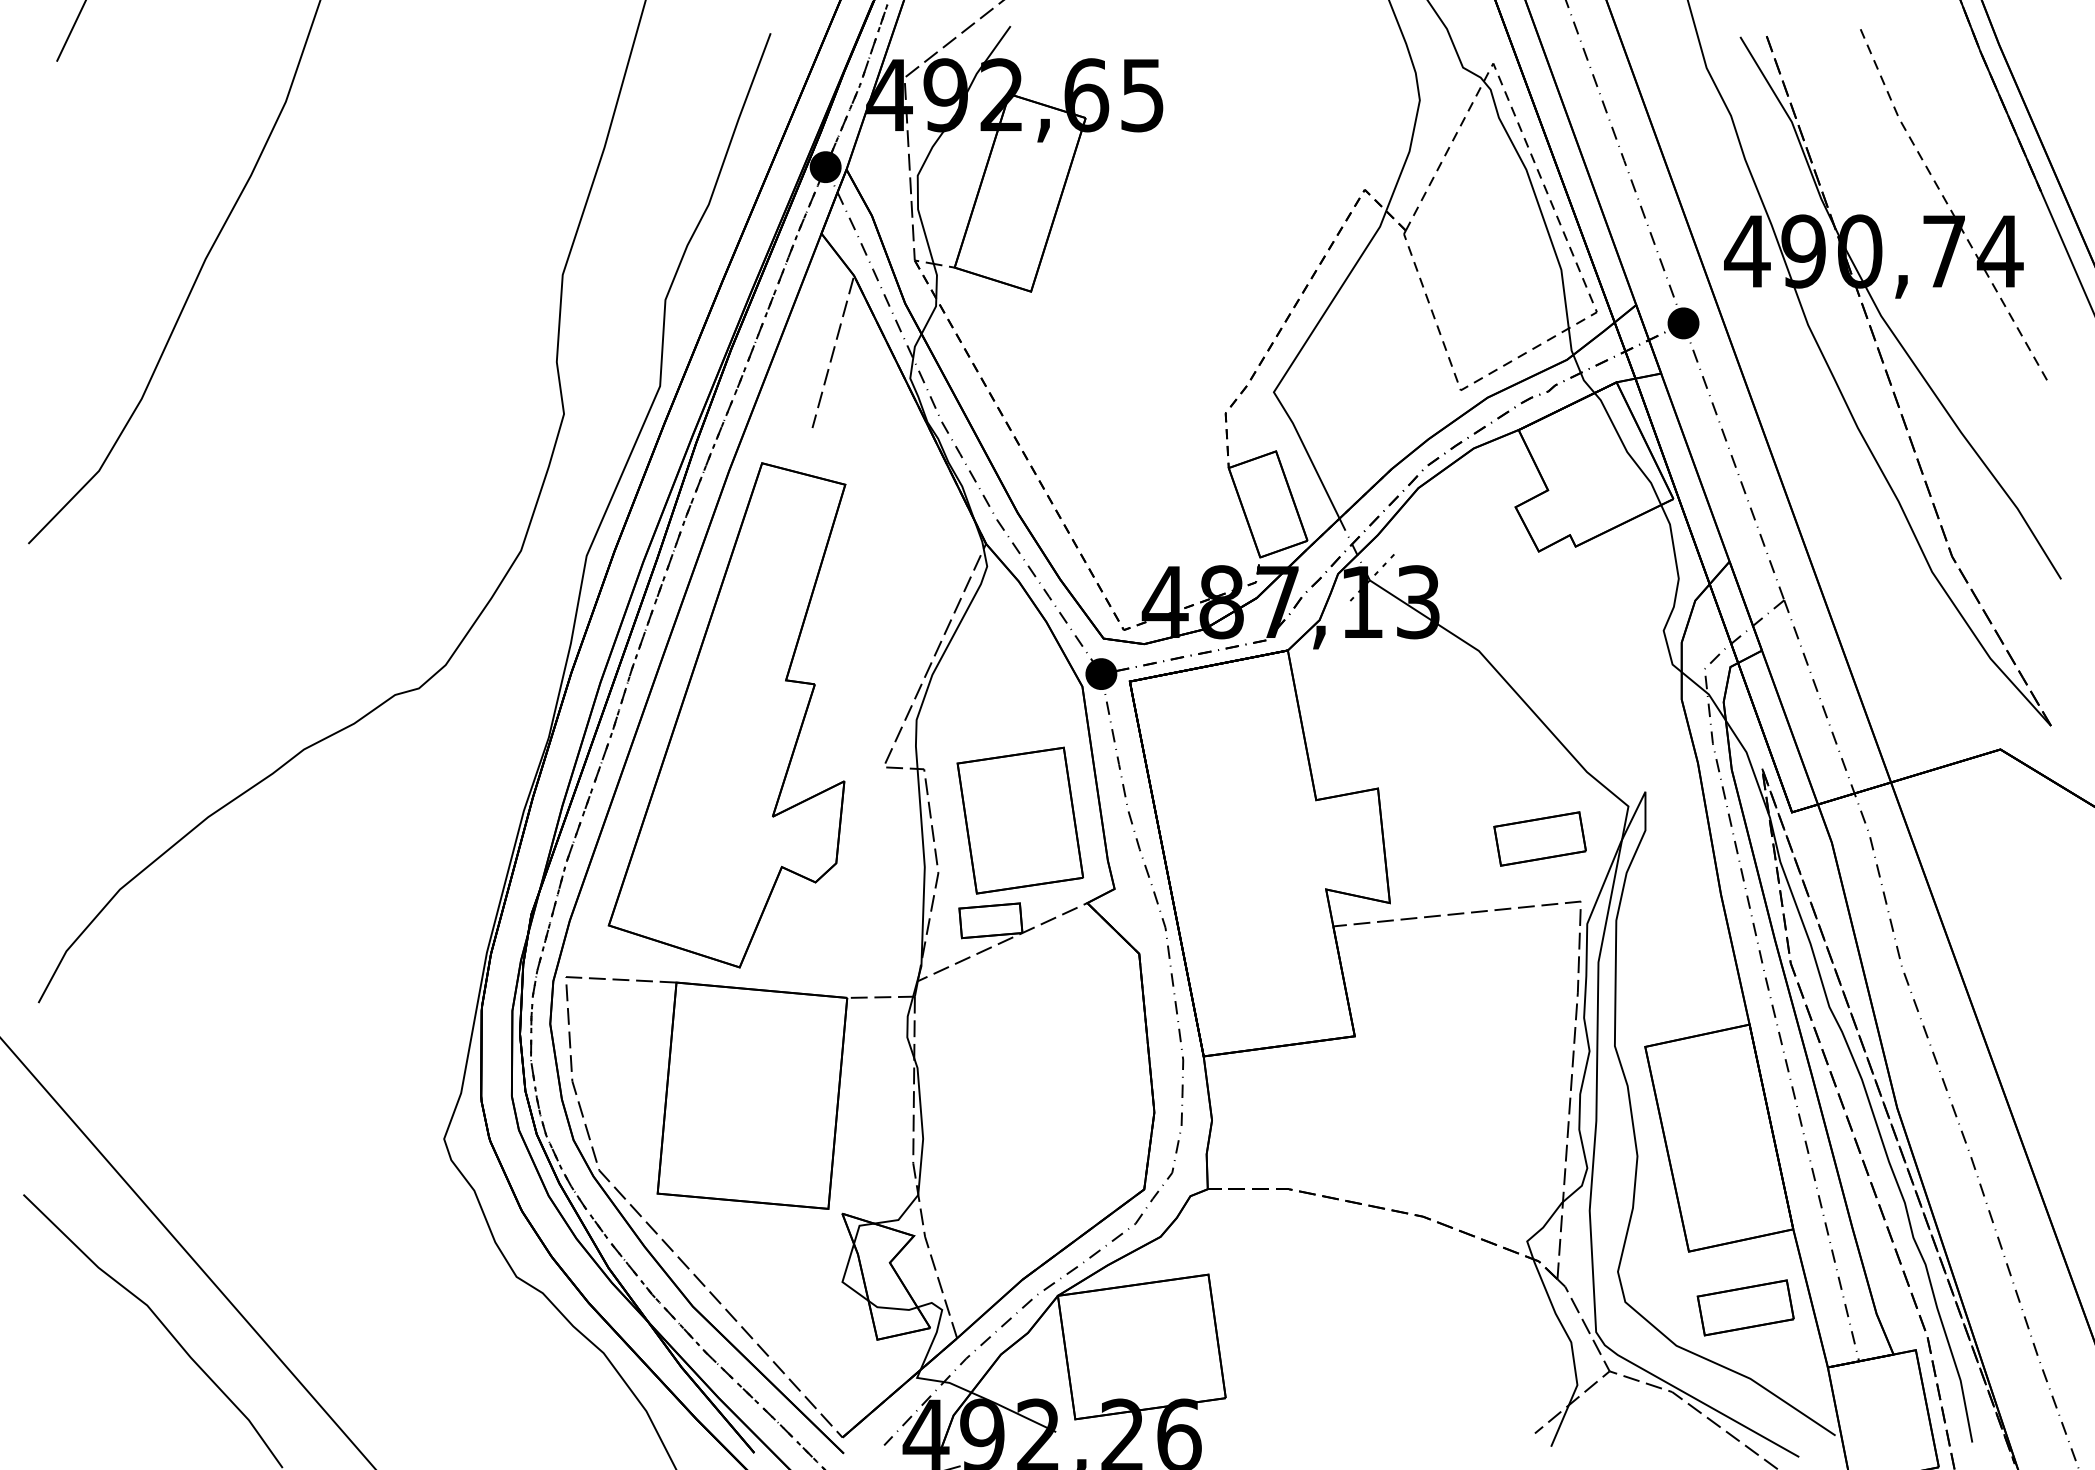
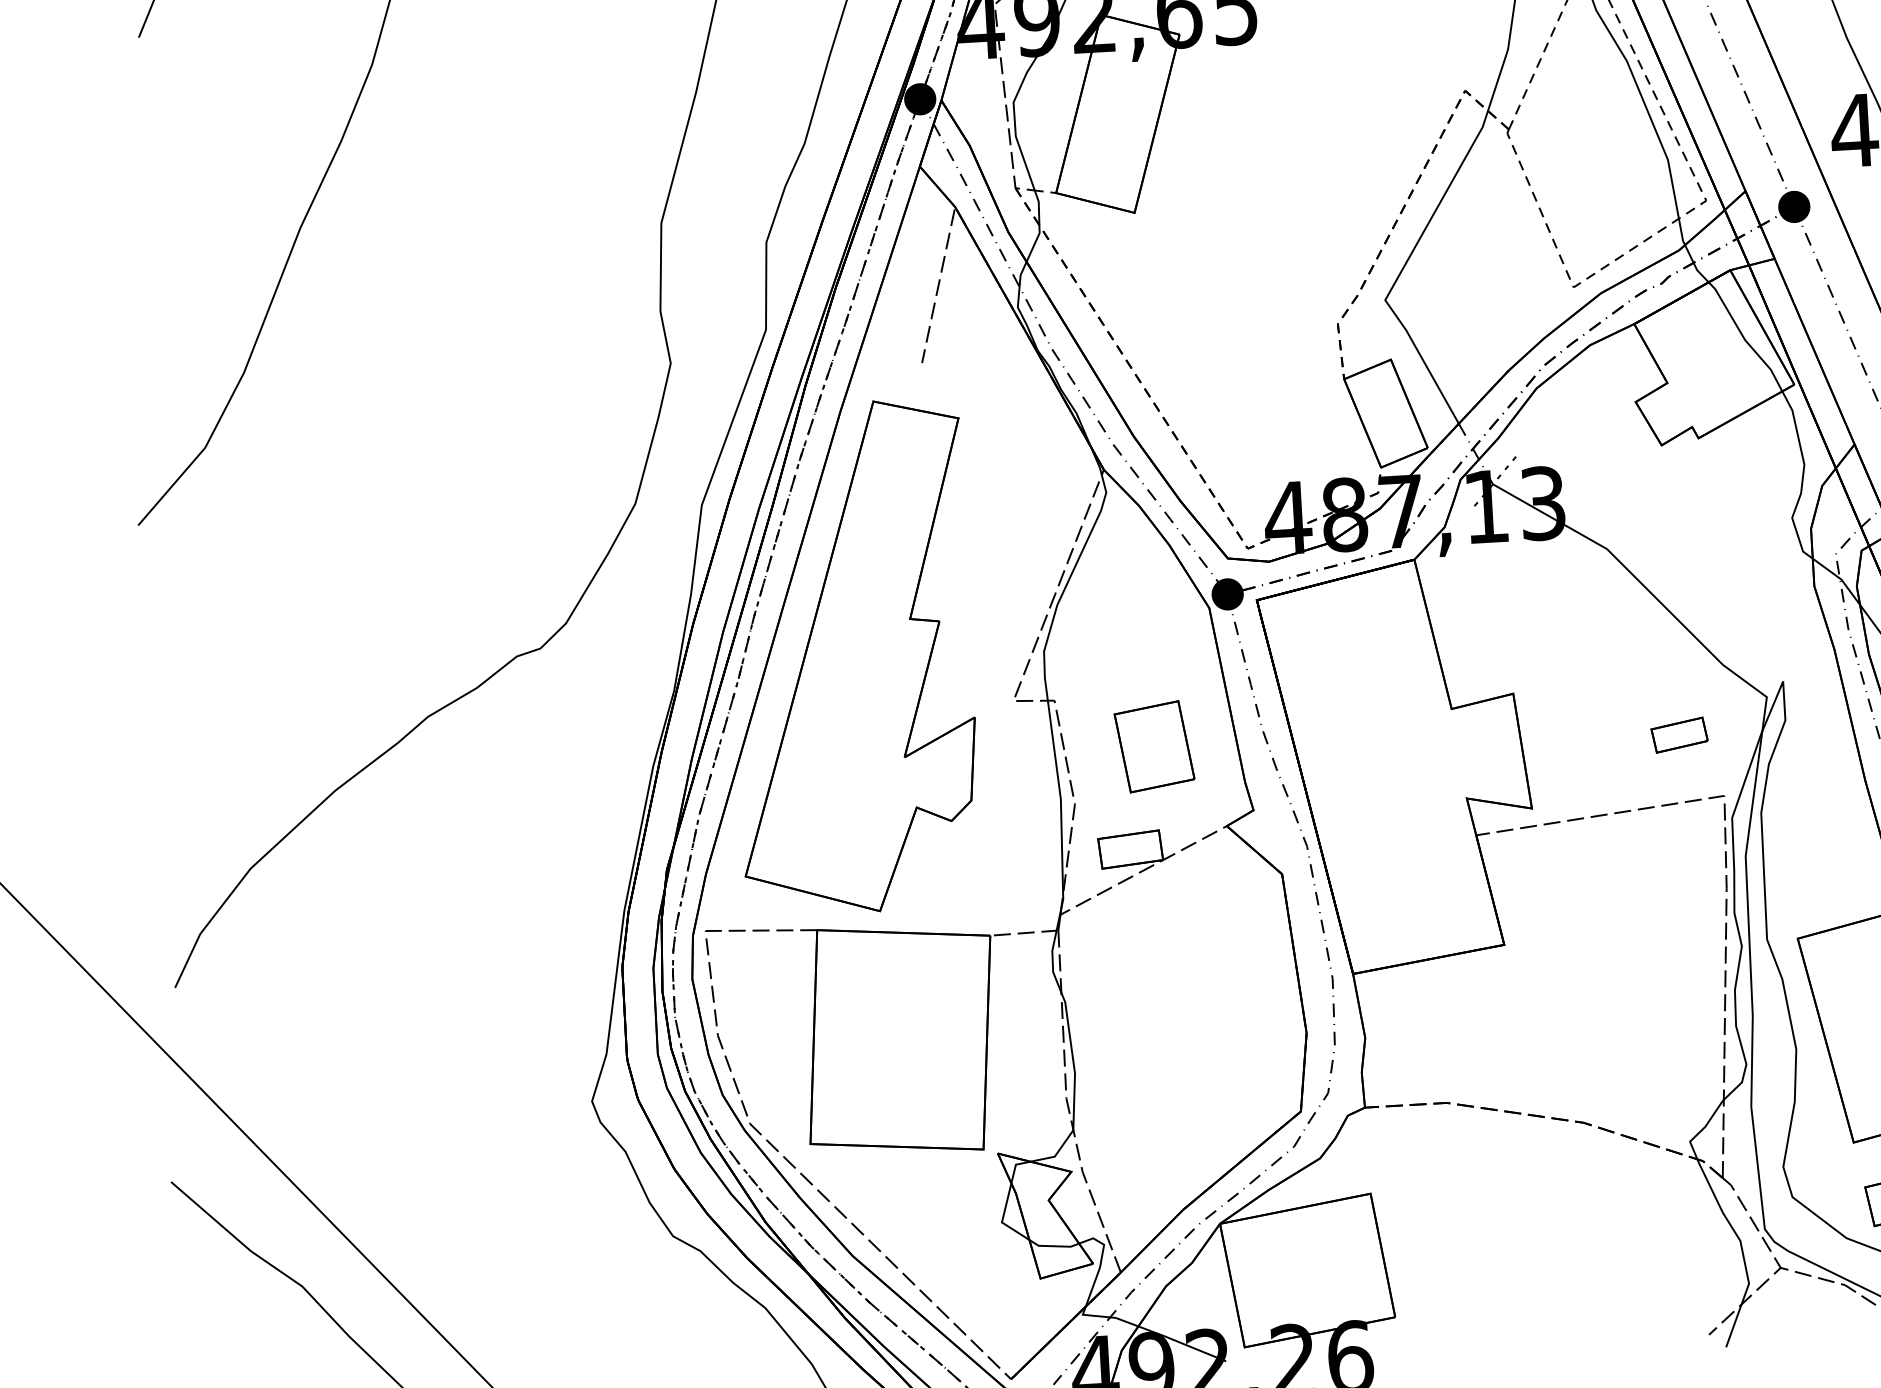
part: (1020, 820) -> (1154, 746), size x0.6
part: (1539, 838) -> (1679, 734), size x0.6

